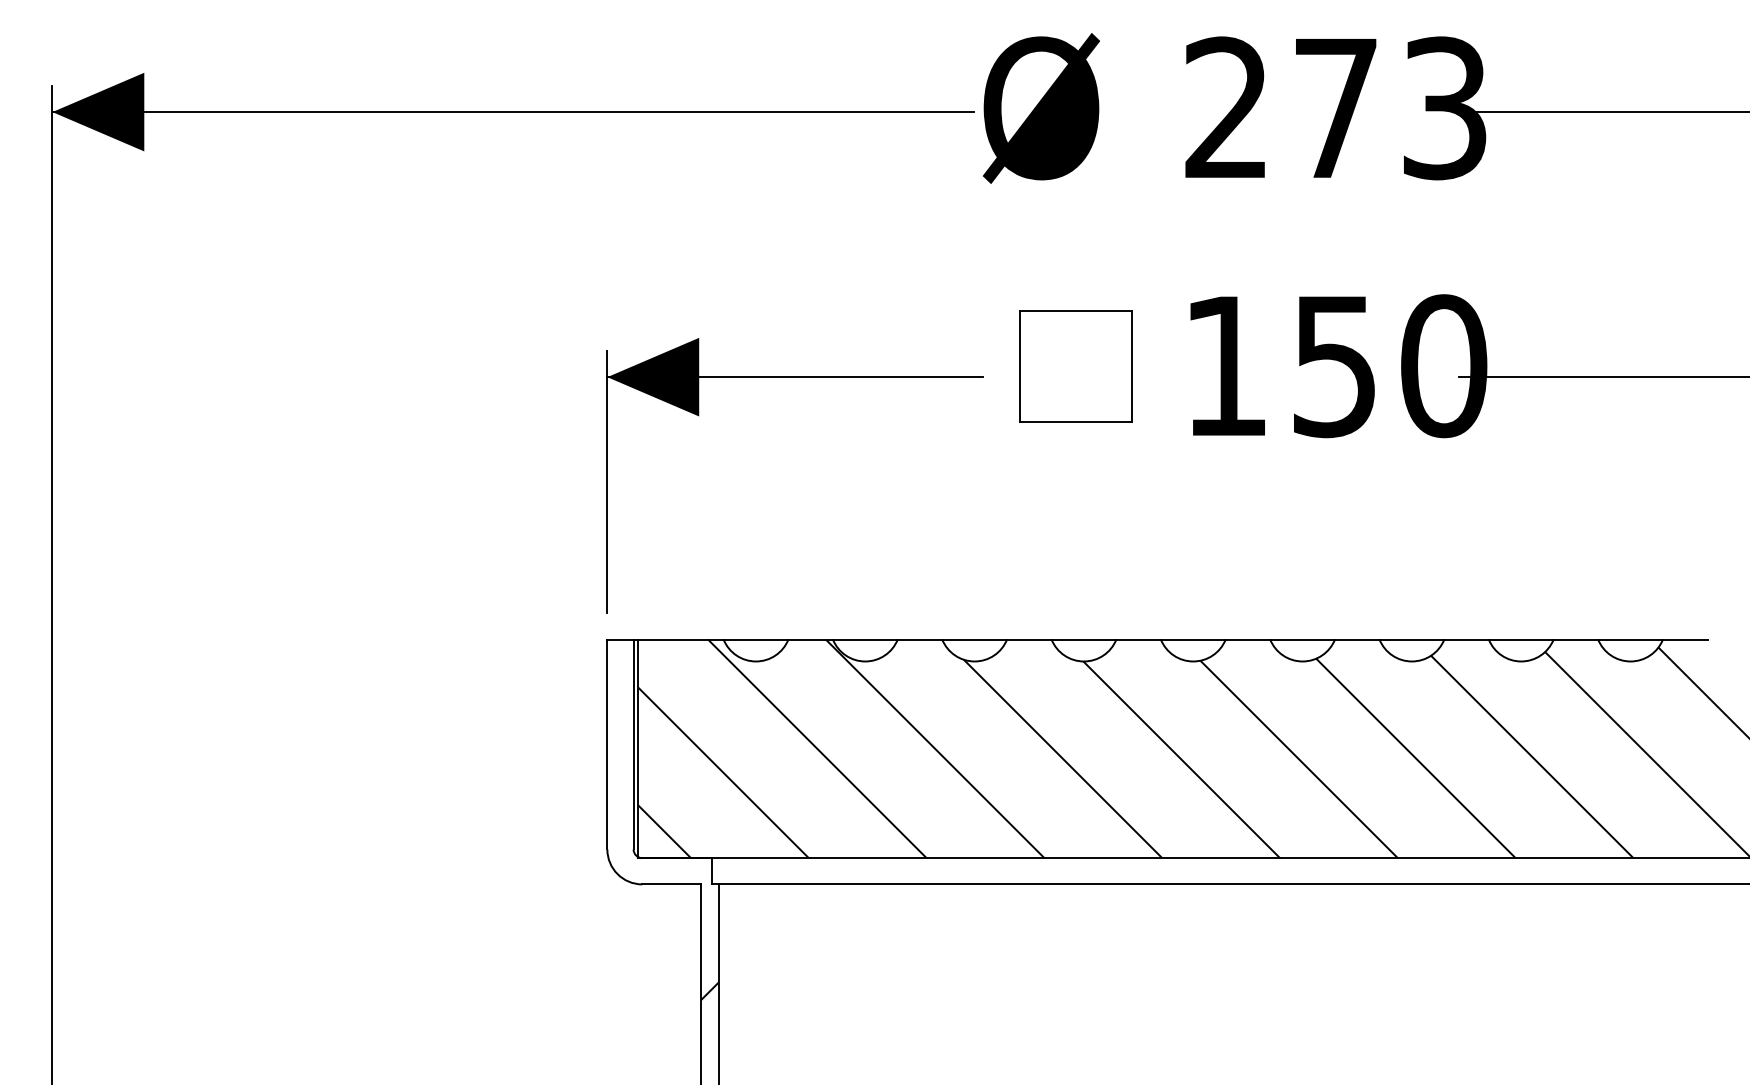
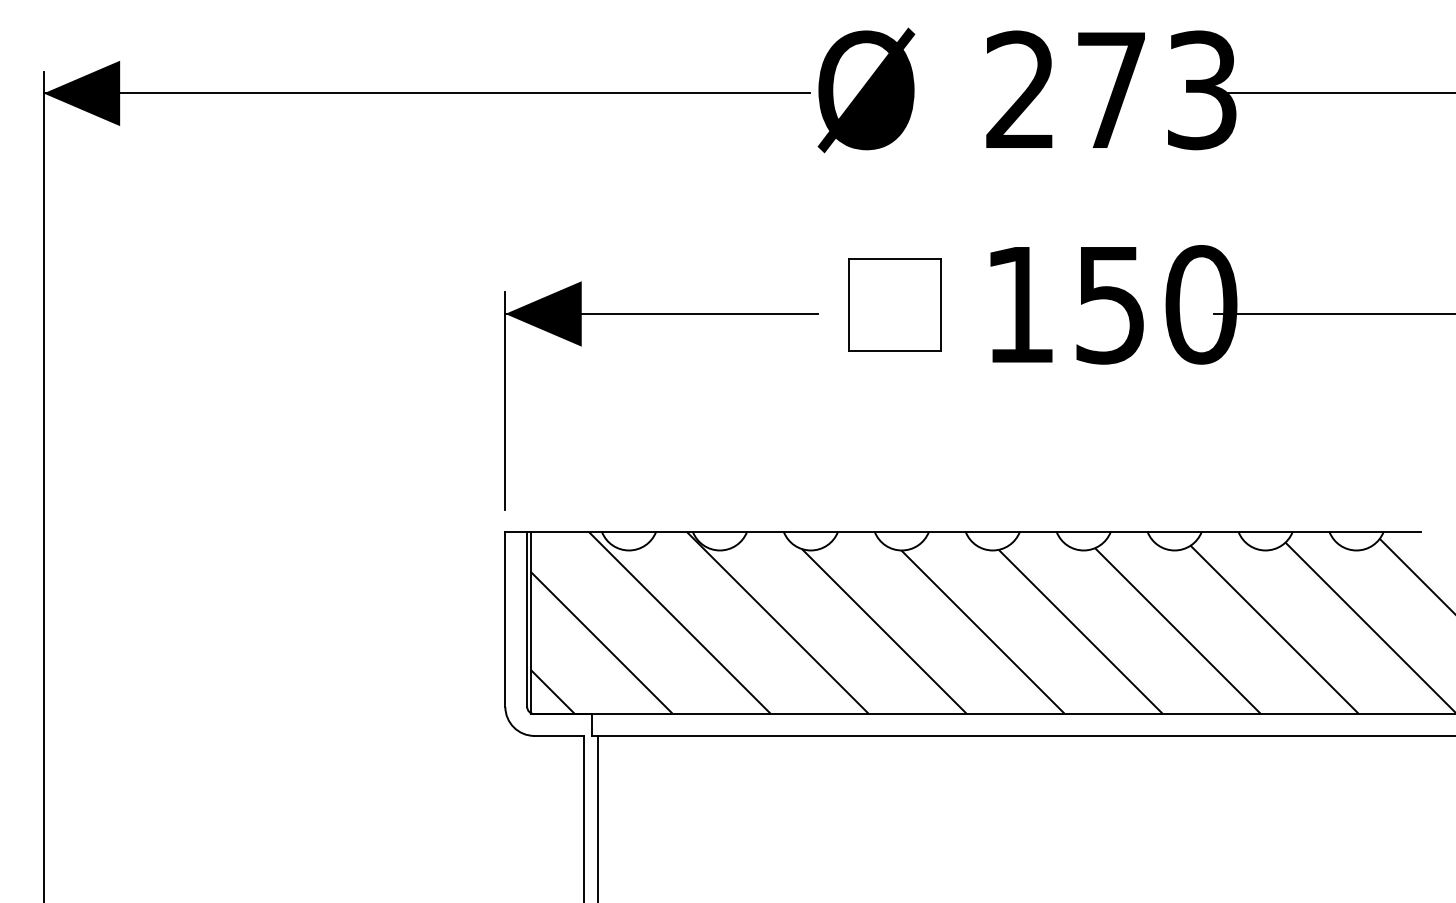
hatch: (709, 990) -> (590, 824), removed

